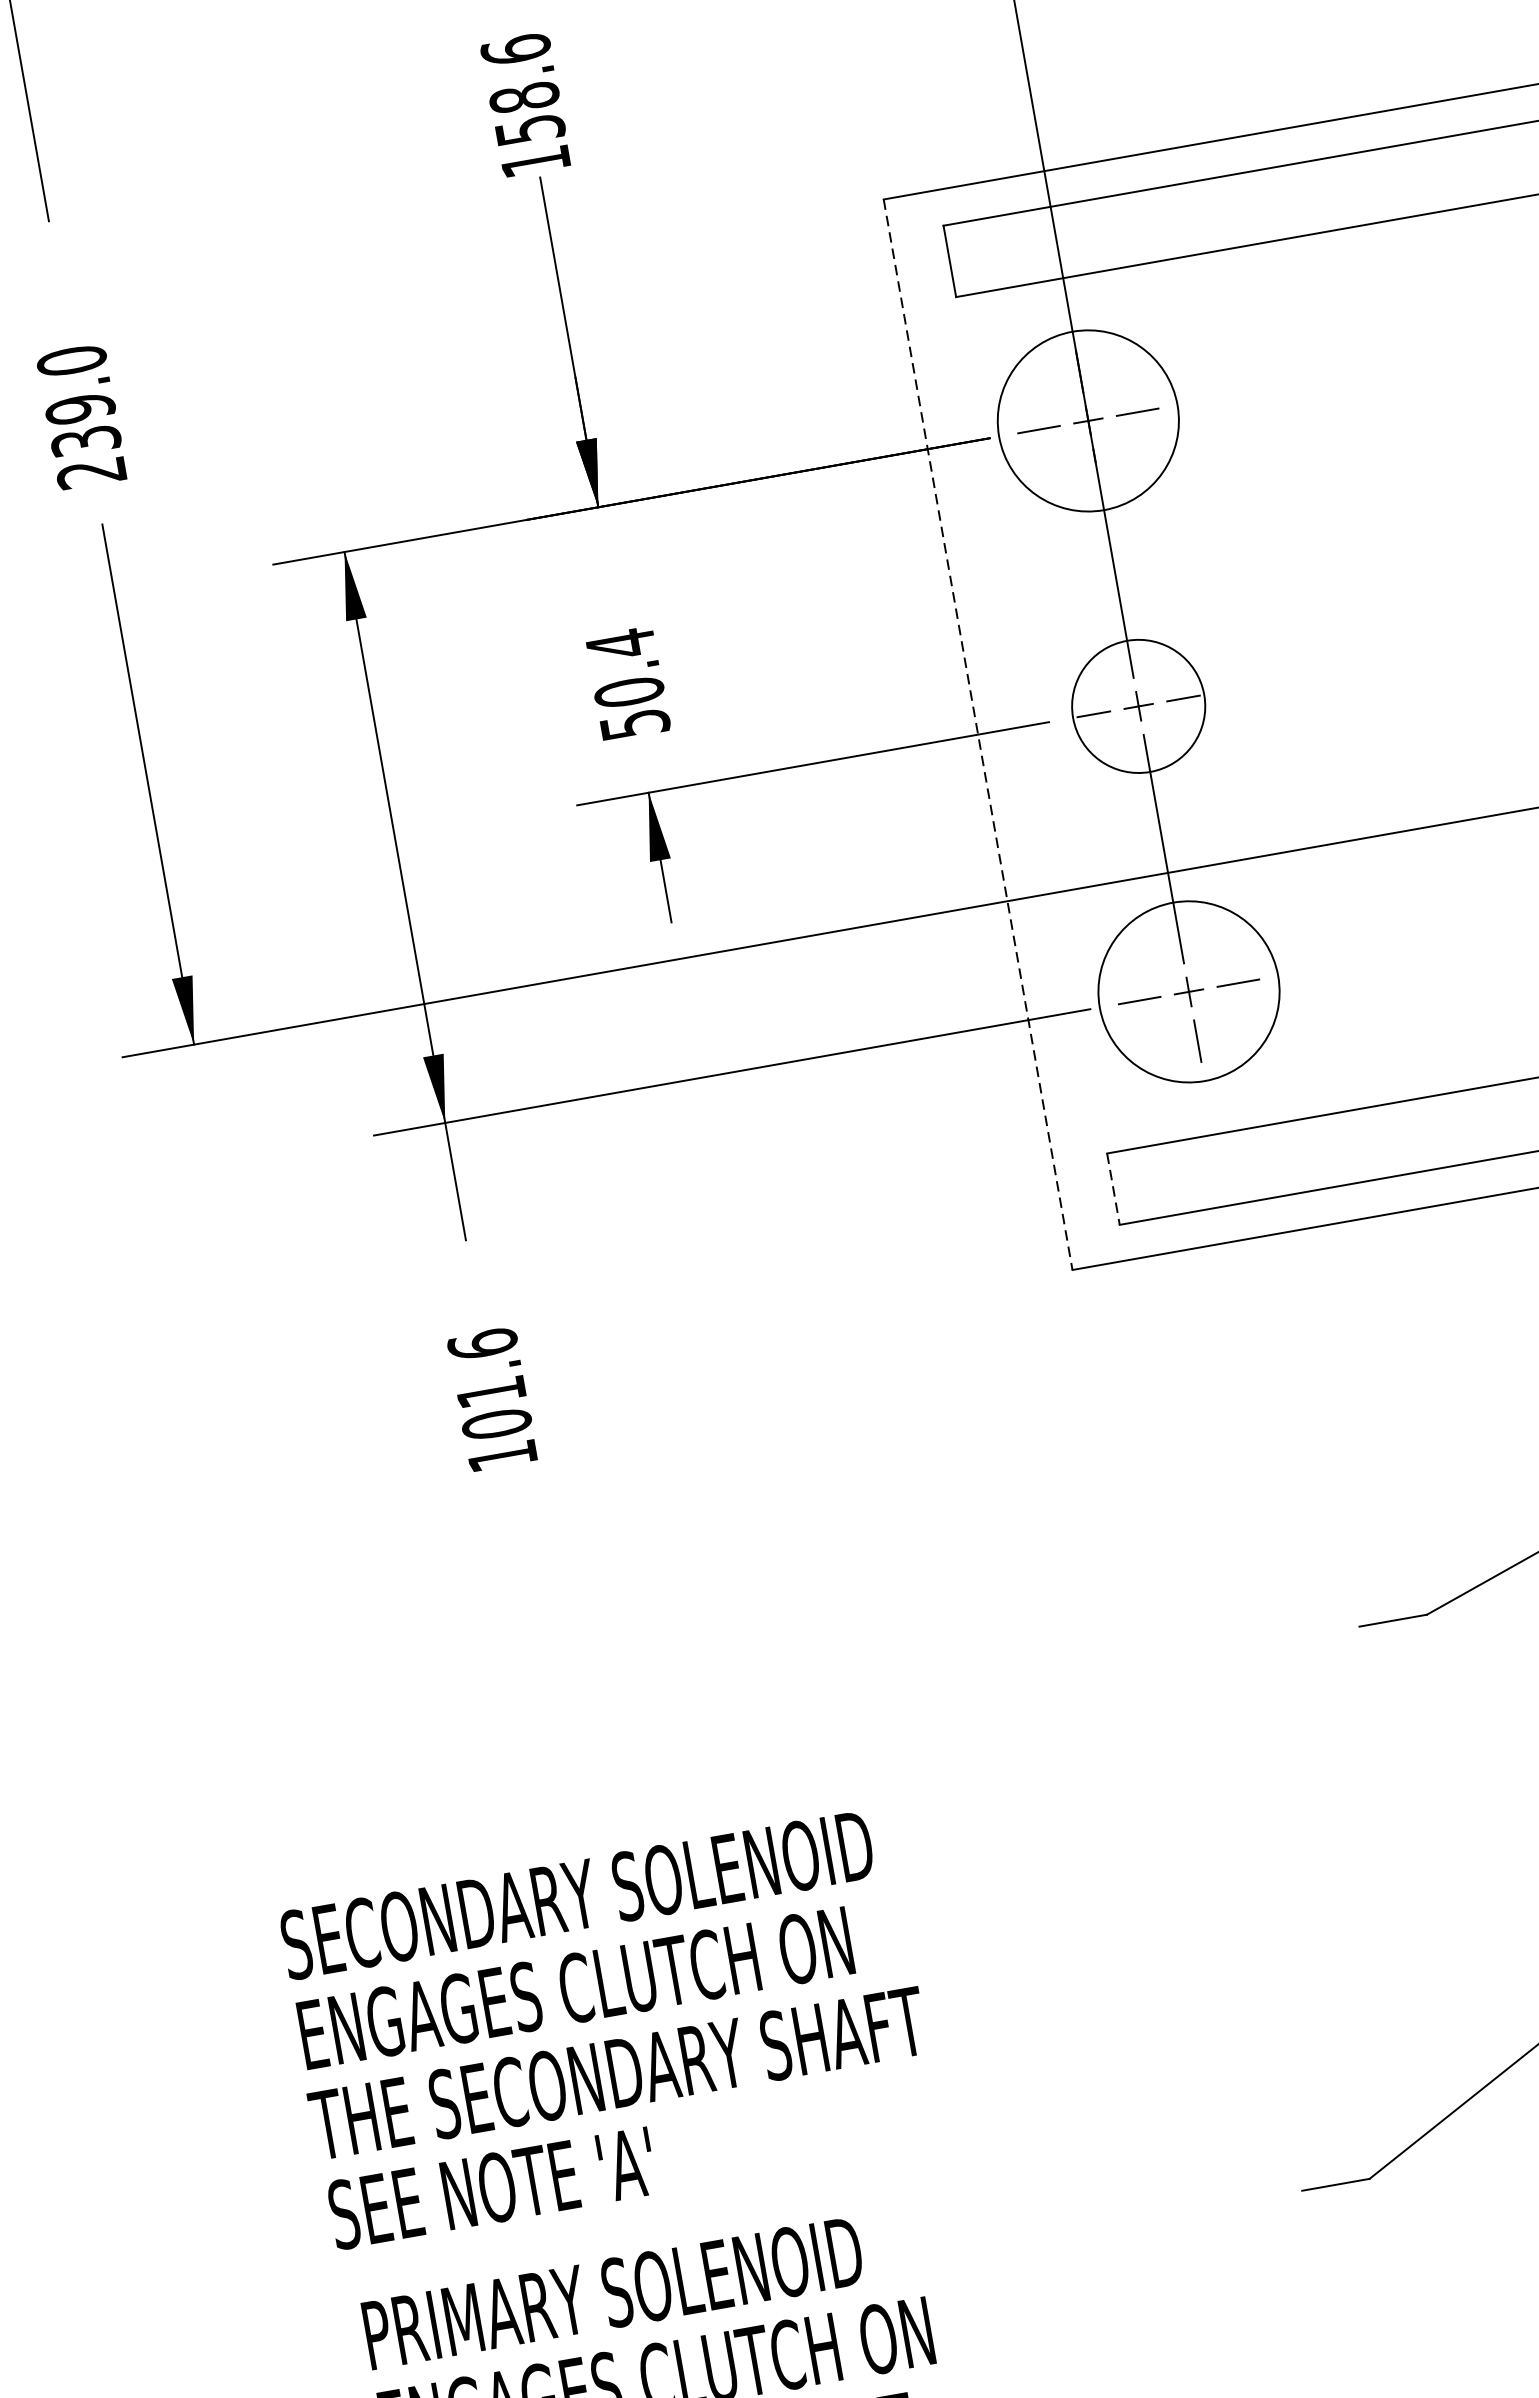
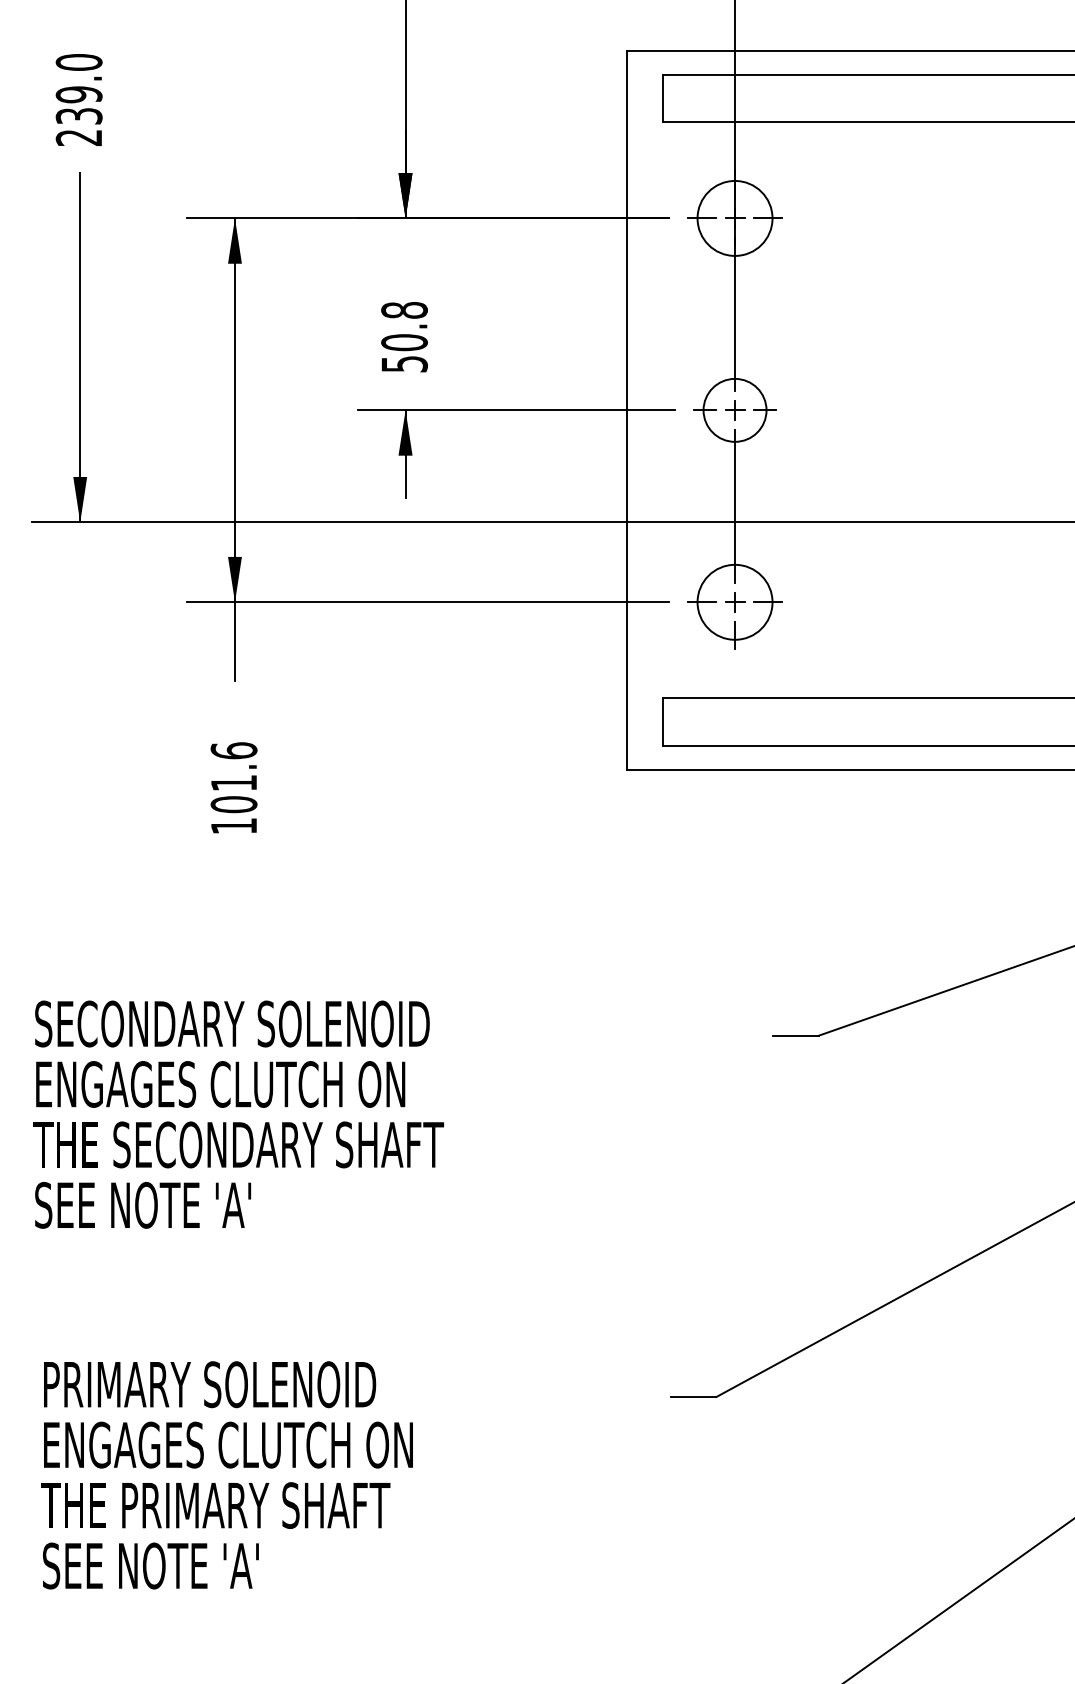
circle: (1087, 419) -> (734, 217), size x0.62
text: (620, 644) -> (404, 310), 50.4 -> 50.8
circle: (1137, 705) -> (734, 409), size x0.71
line: (978, 734) -> (627, 410), dashed -> solid
circle: (1187, 990) -> (734, 601), size x0.62
line: (1114, 1189) -> (663, 722), dashed -> solid
text: (610, 2028) -> (238, 1114), moved

